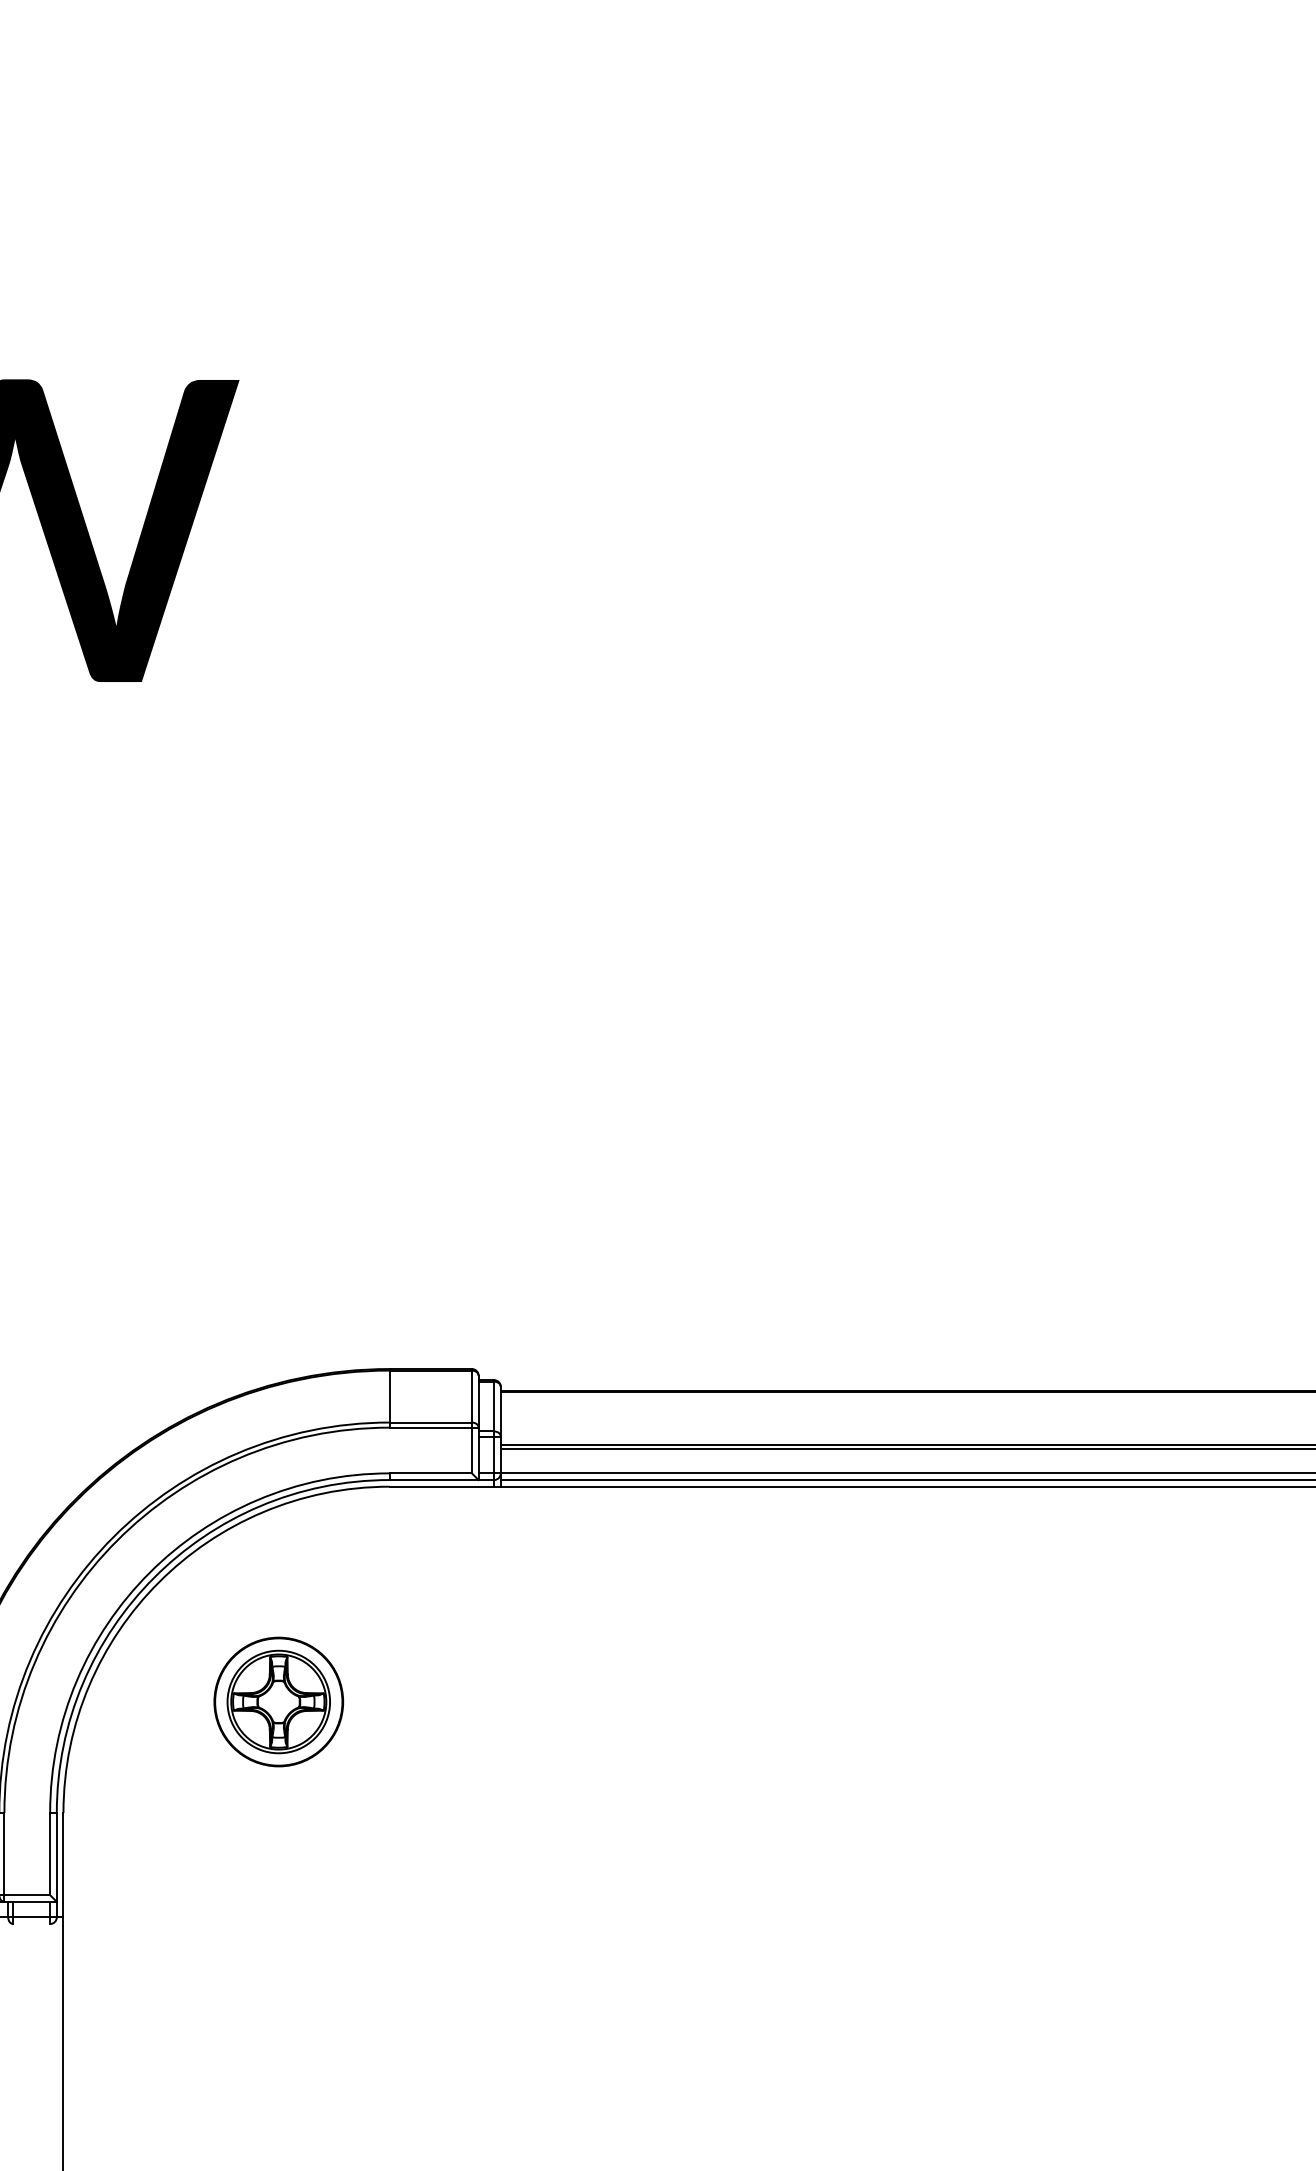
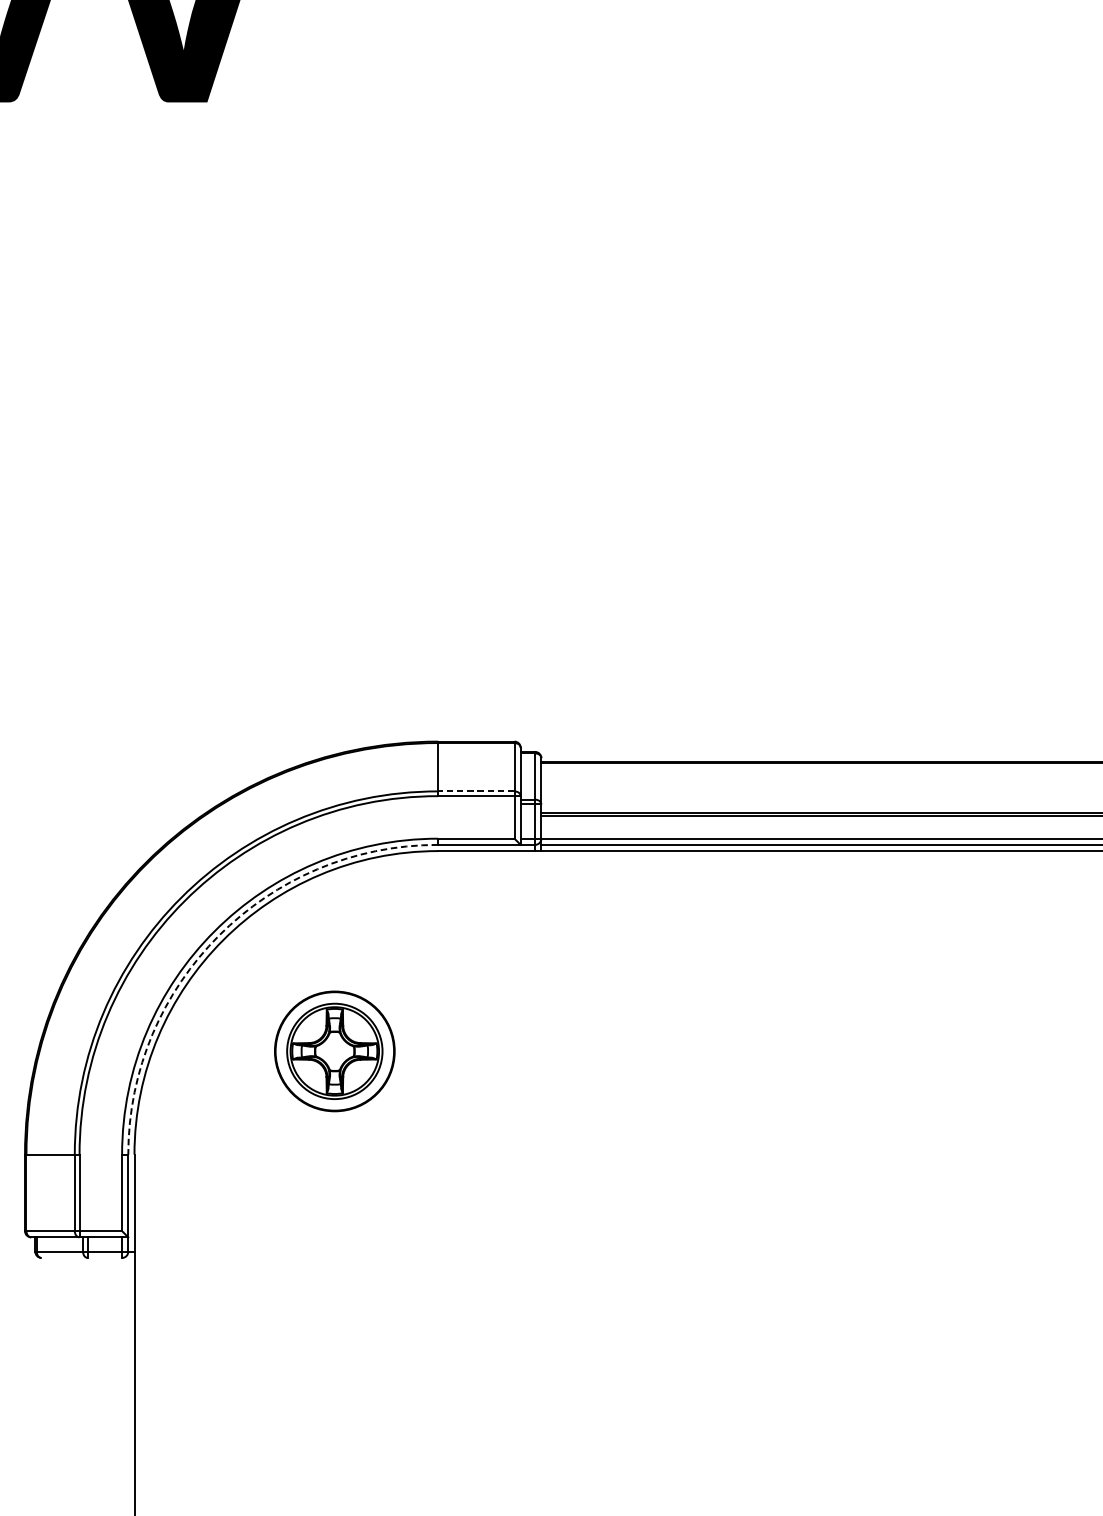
line: (430, 1422) -> (475, 791), solid -> dashed
arc: (154, 1577) -> (219, 935), solid -> dashed

